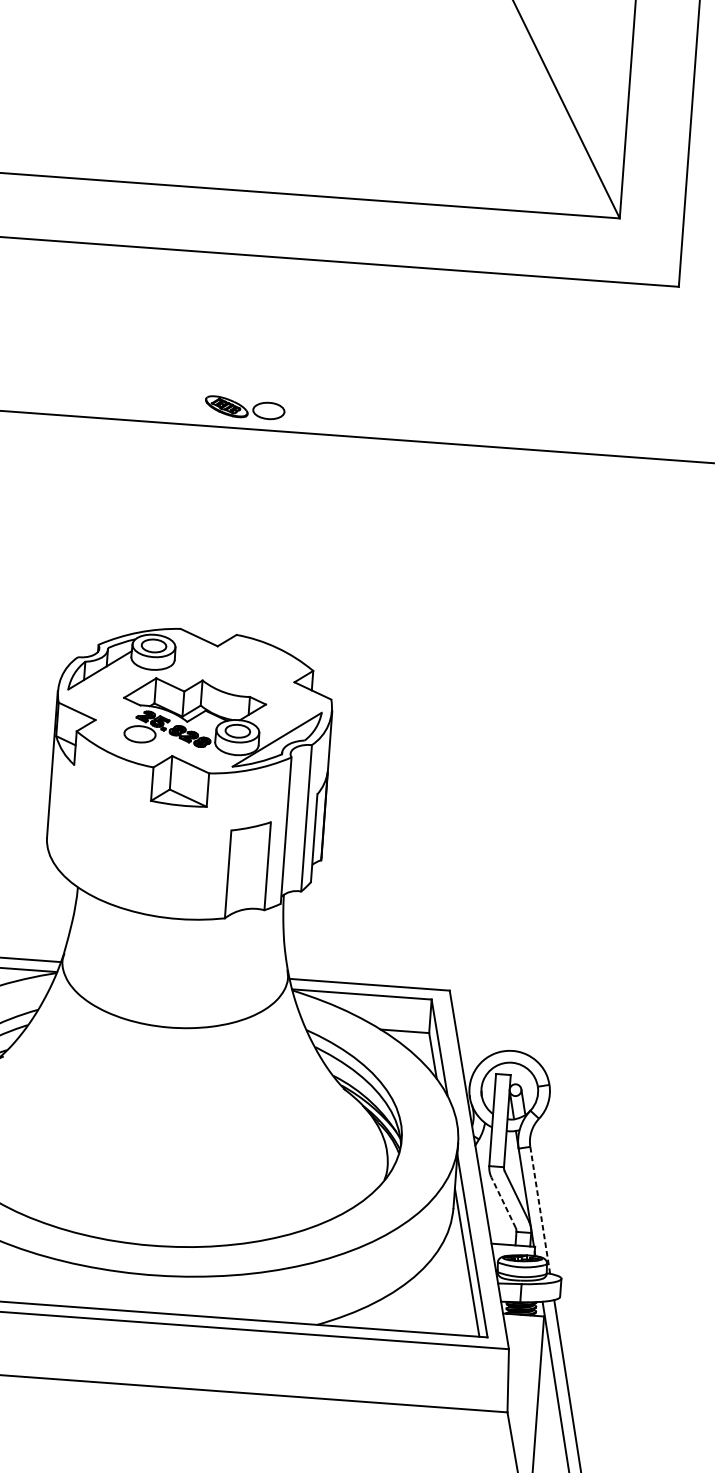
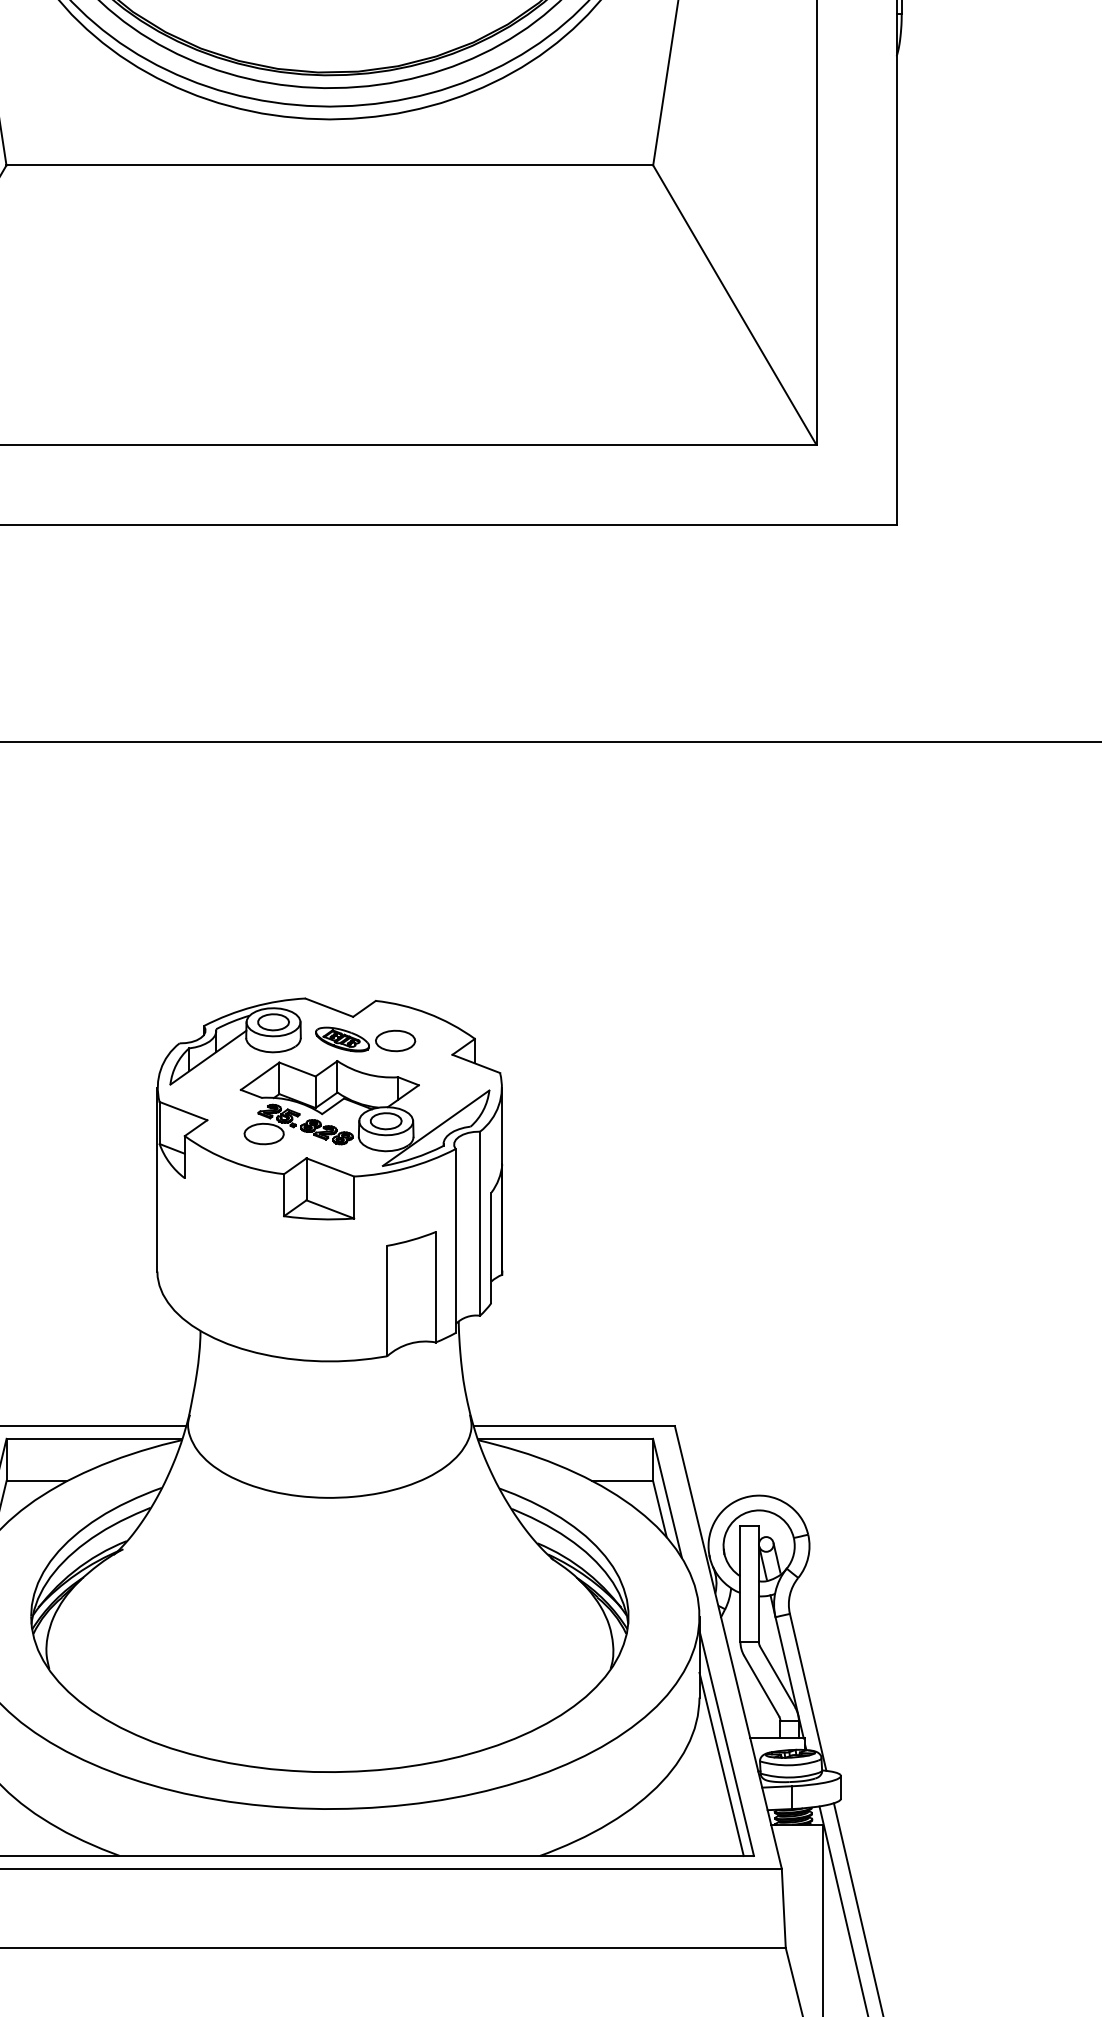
part: (245, 408) -> (365, 1039), moved
line: (503, 1202) -> (761, 1686), dashed -> solid
line: (540, 1210) -> (808, 1692), dashed -> solid

